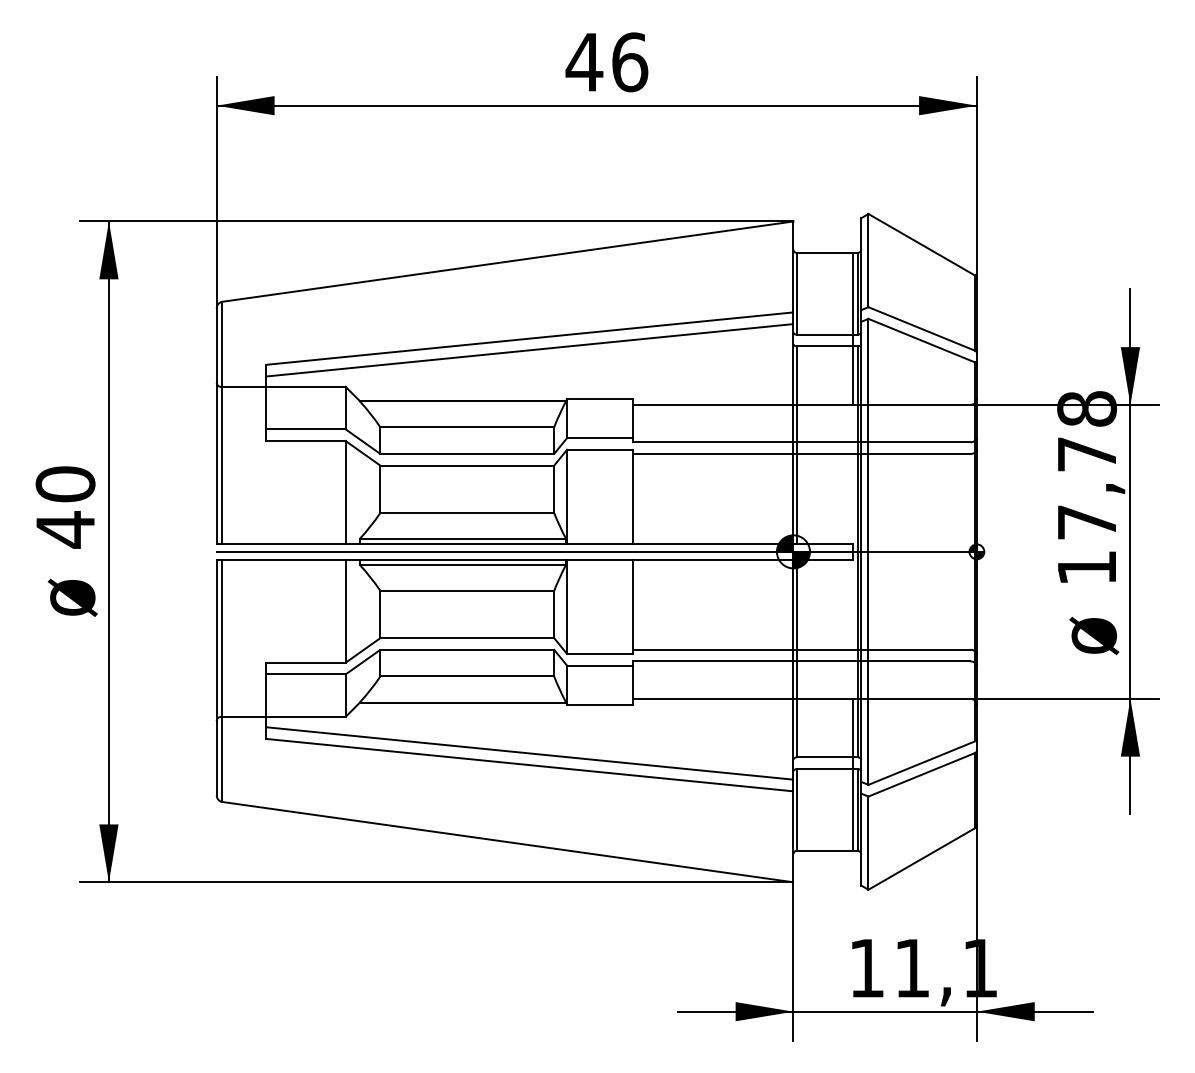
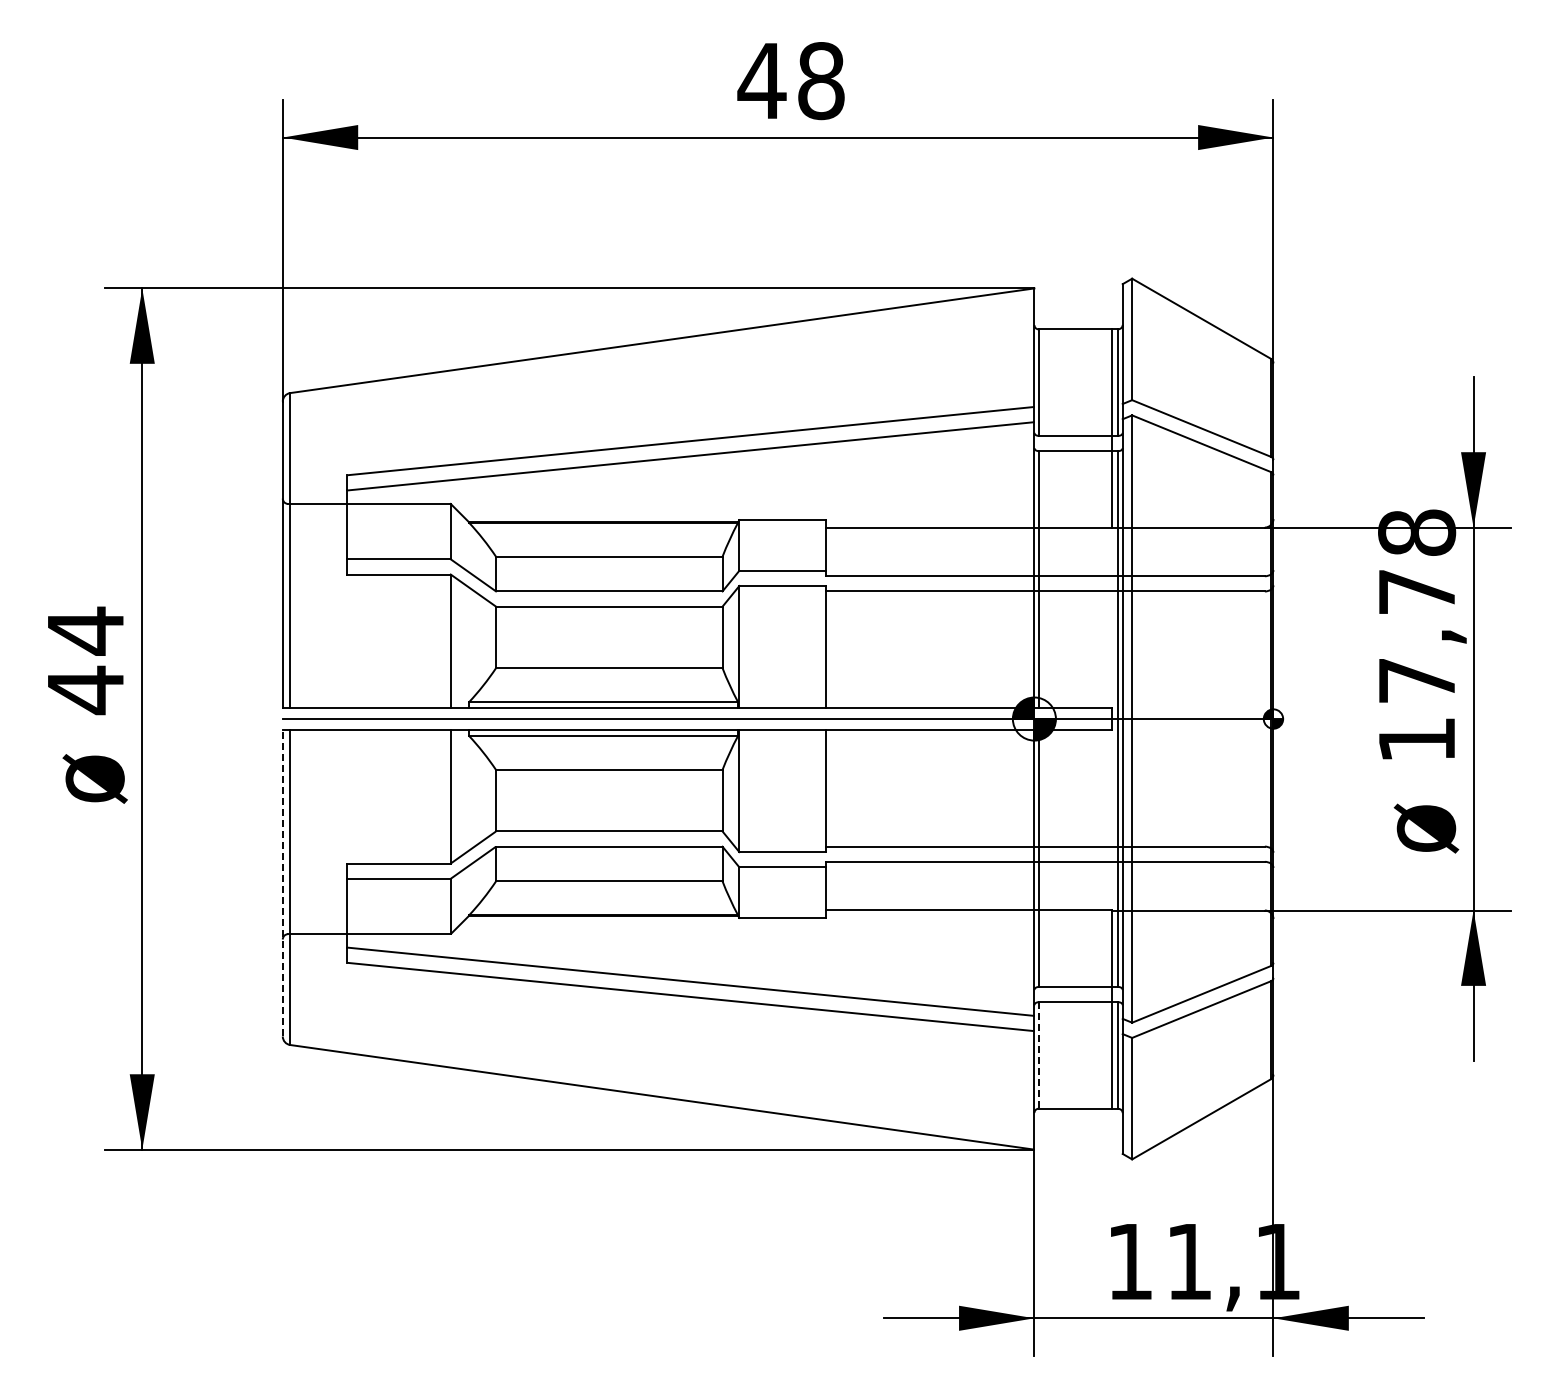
text: (630, 62) -> (821, 81), 46 -> 48
text: (65, 483) -> (85, 630), 40 -> 44
line: (216, 677) -> (282, 882), solid -> dashed
line: (796, 810) -> (1038, 1055), solid -> dashed

